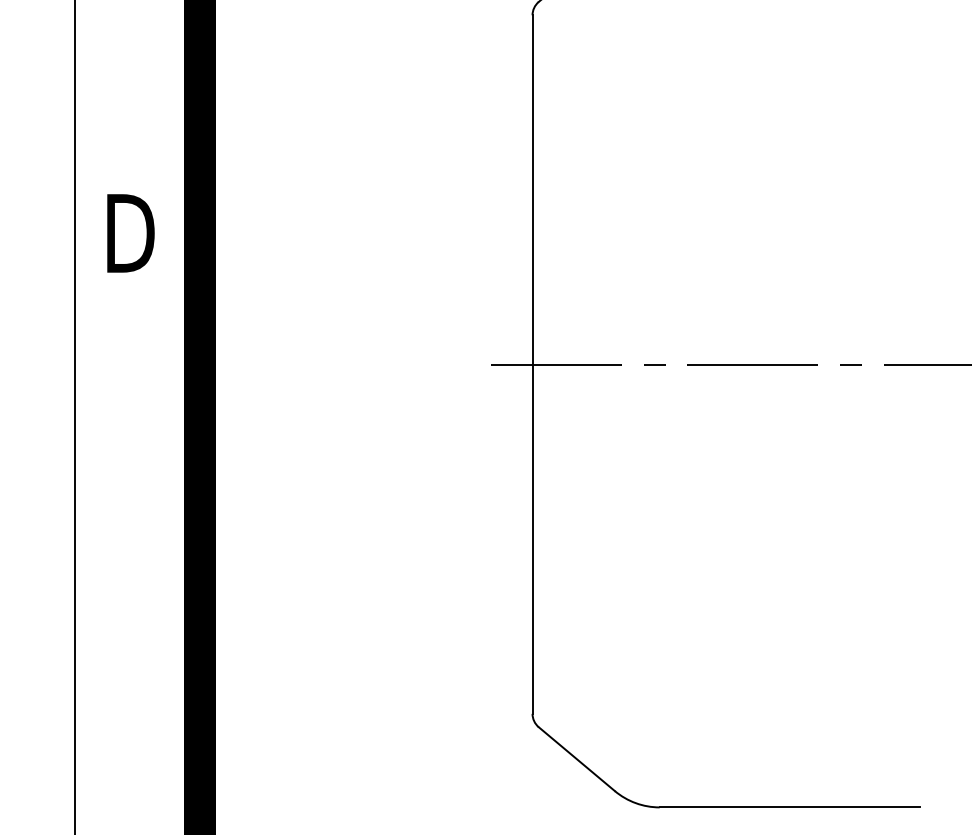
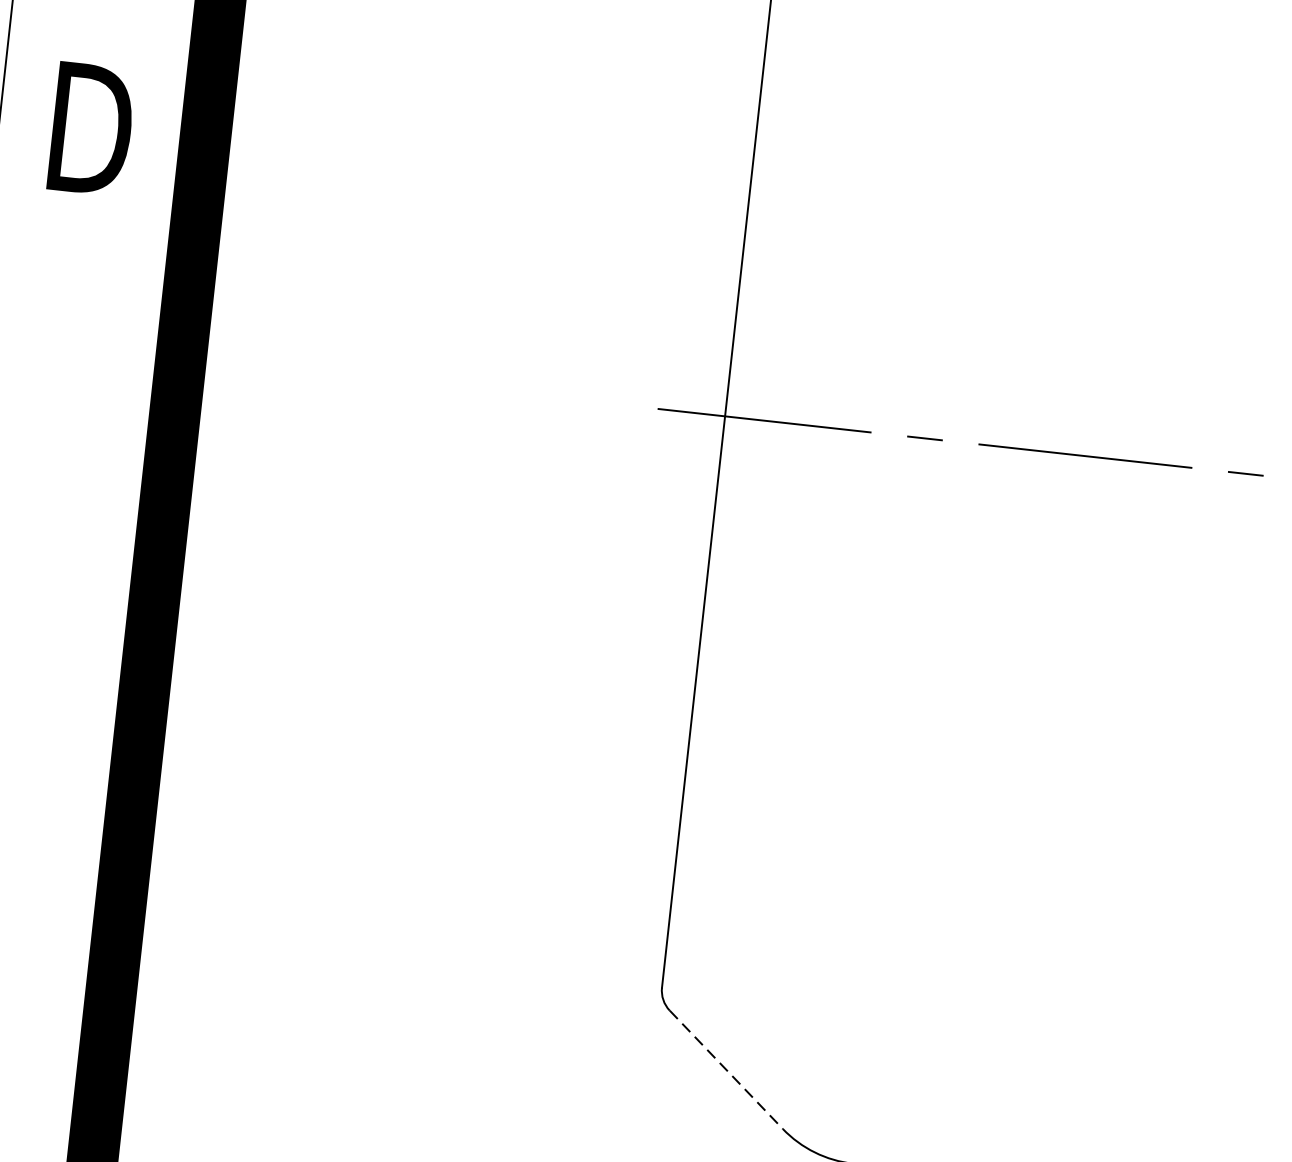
line: (576, 759) -> (725, 1070), solid -> dashed

